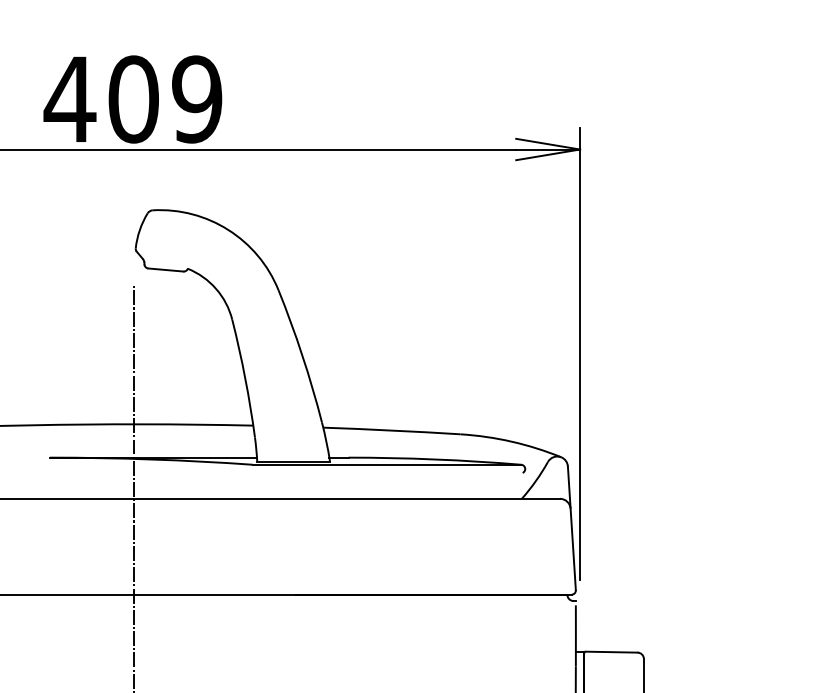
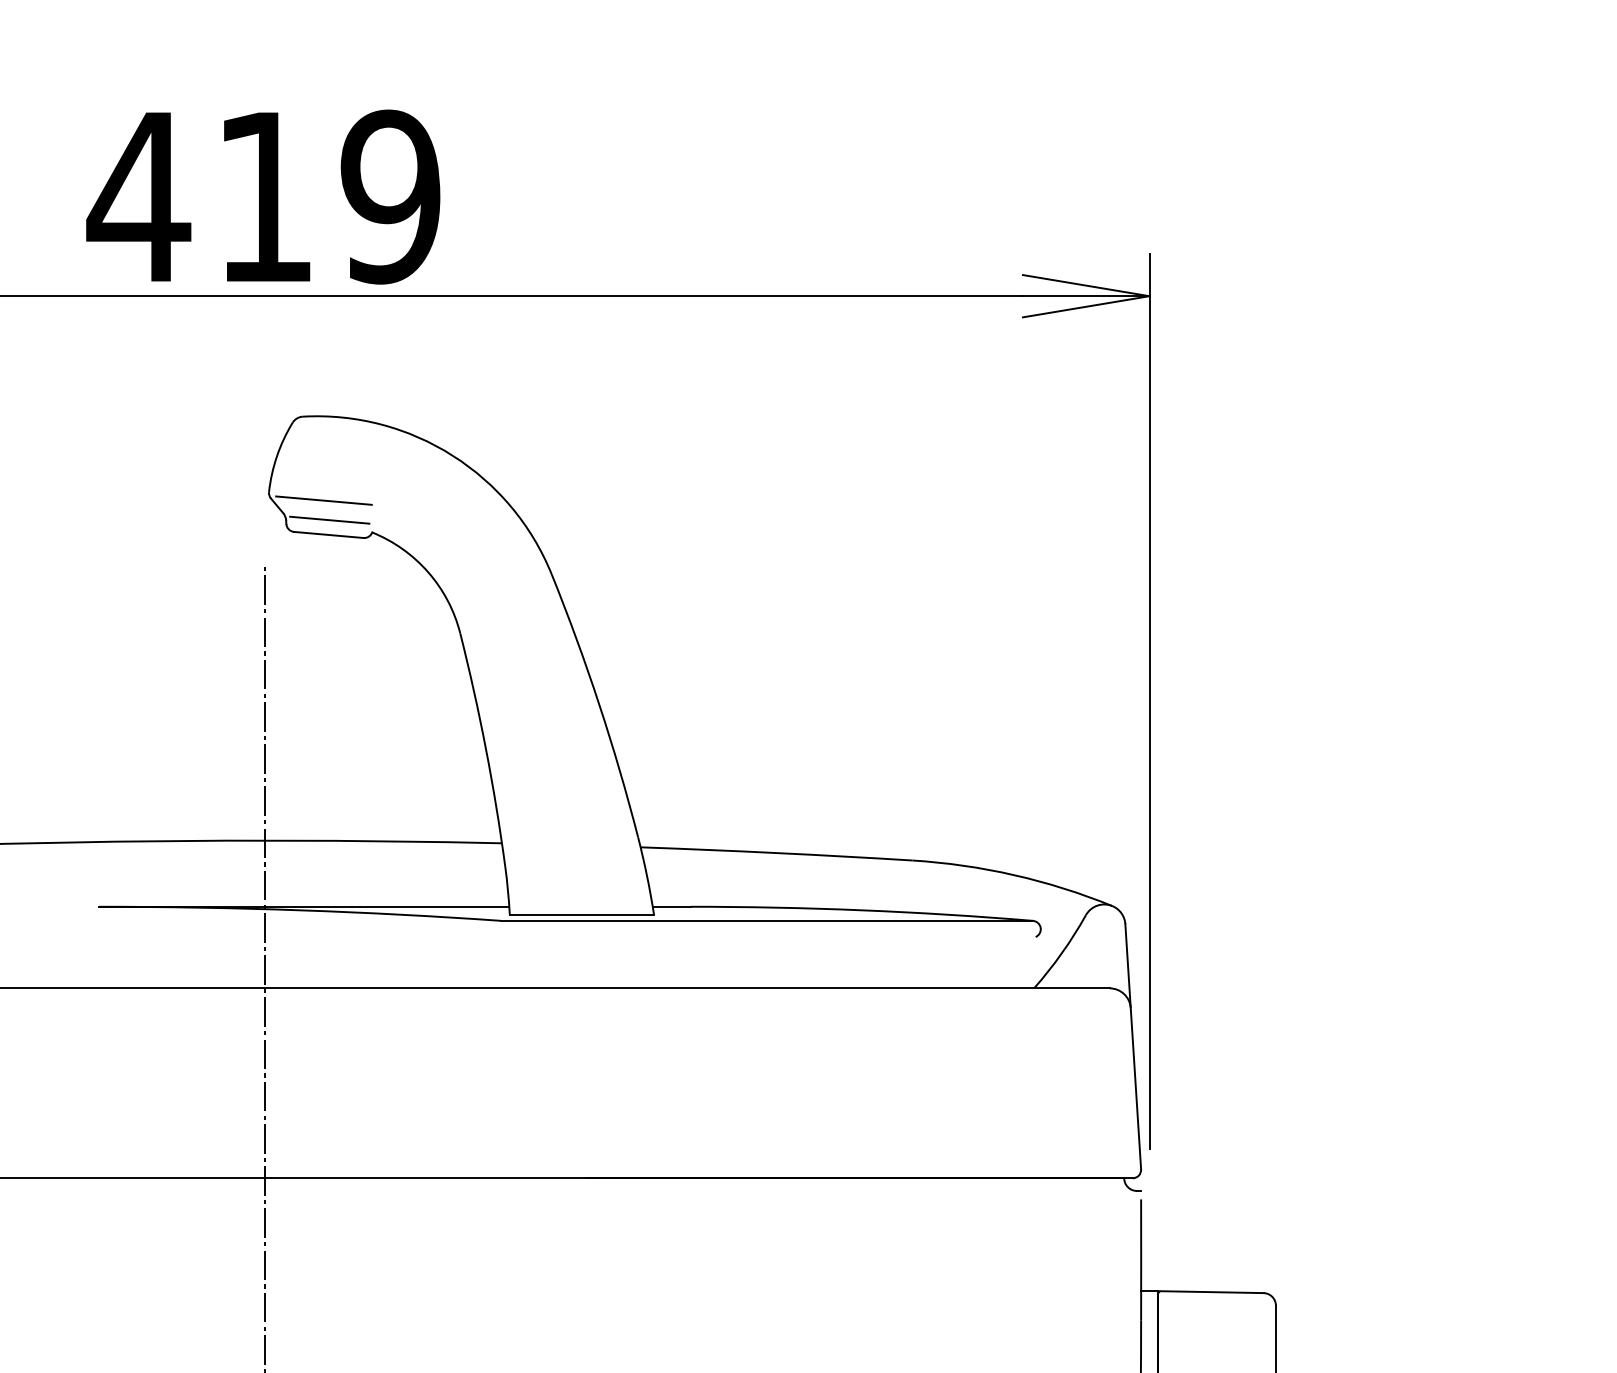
text: (133, 99) -> (264, 197), 409 -> 419
line: (163, 252) -> (324, 500), added
line: (166, 262) -> (329, 520), added

